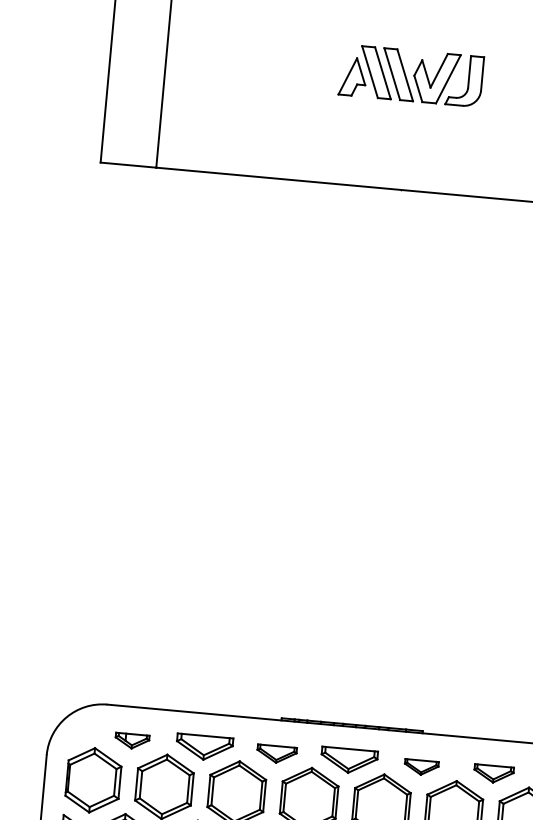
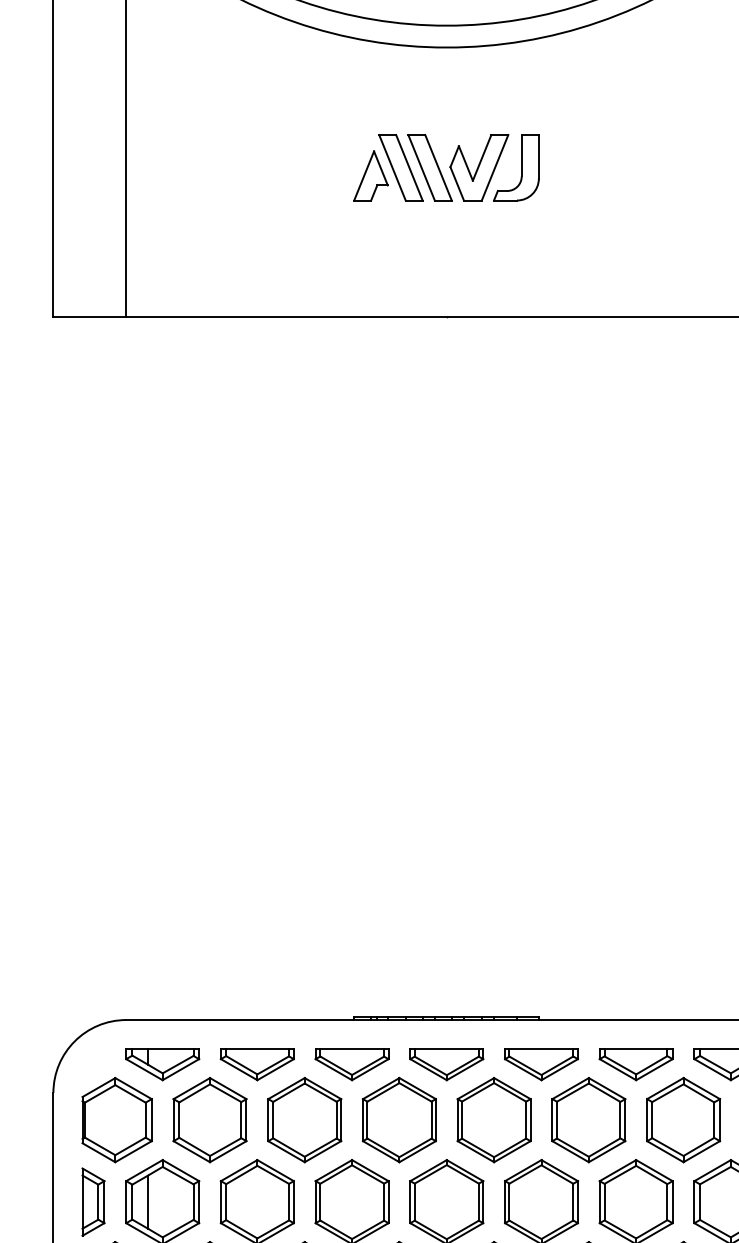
part: (132, 741) -> (162, 1064), size x1.67
part: (276, 754) -> (351, 1064), size x1.43
part: (421, 767) -> (541, 1064), size x1.67
part: (493, 773) -> (635, 1064), size x1.43

